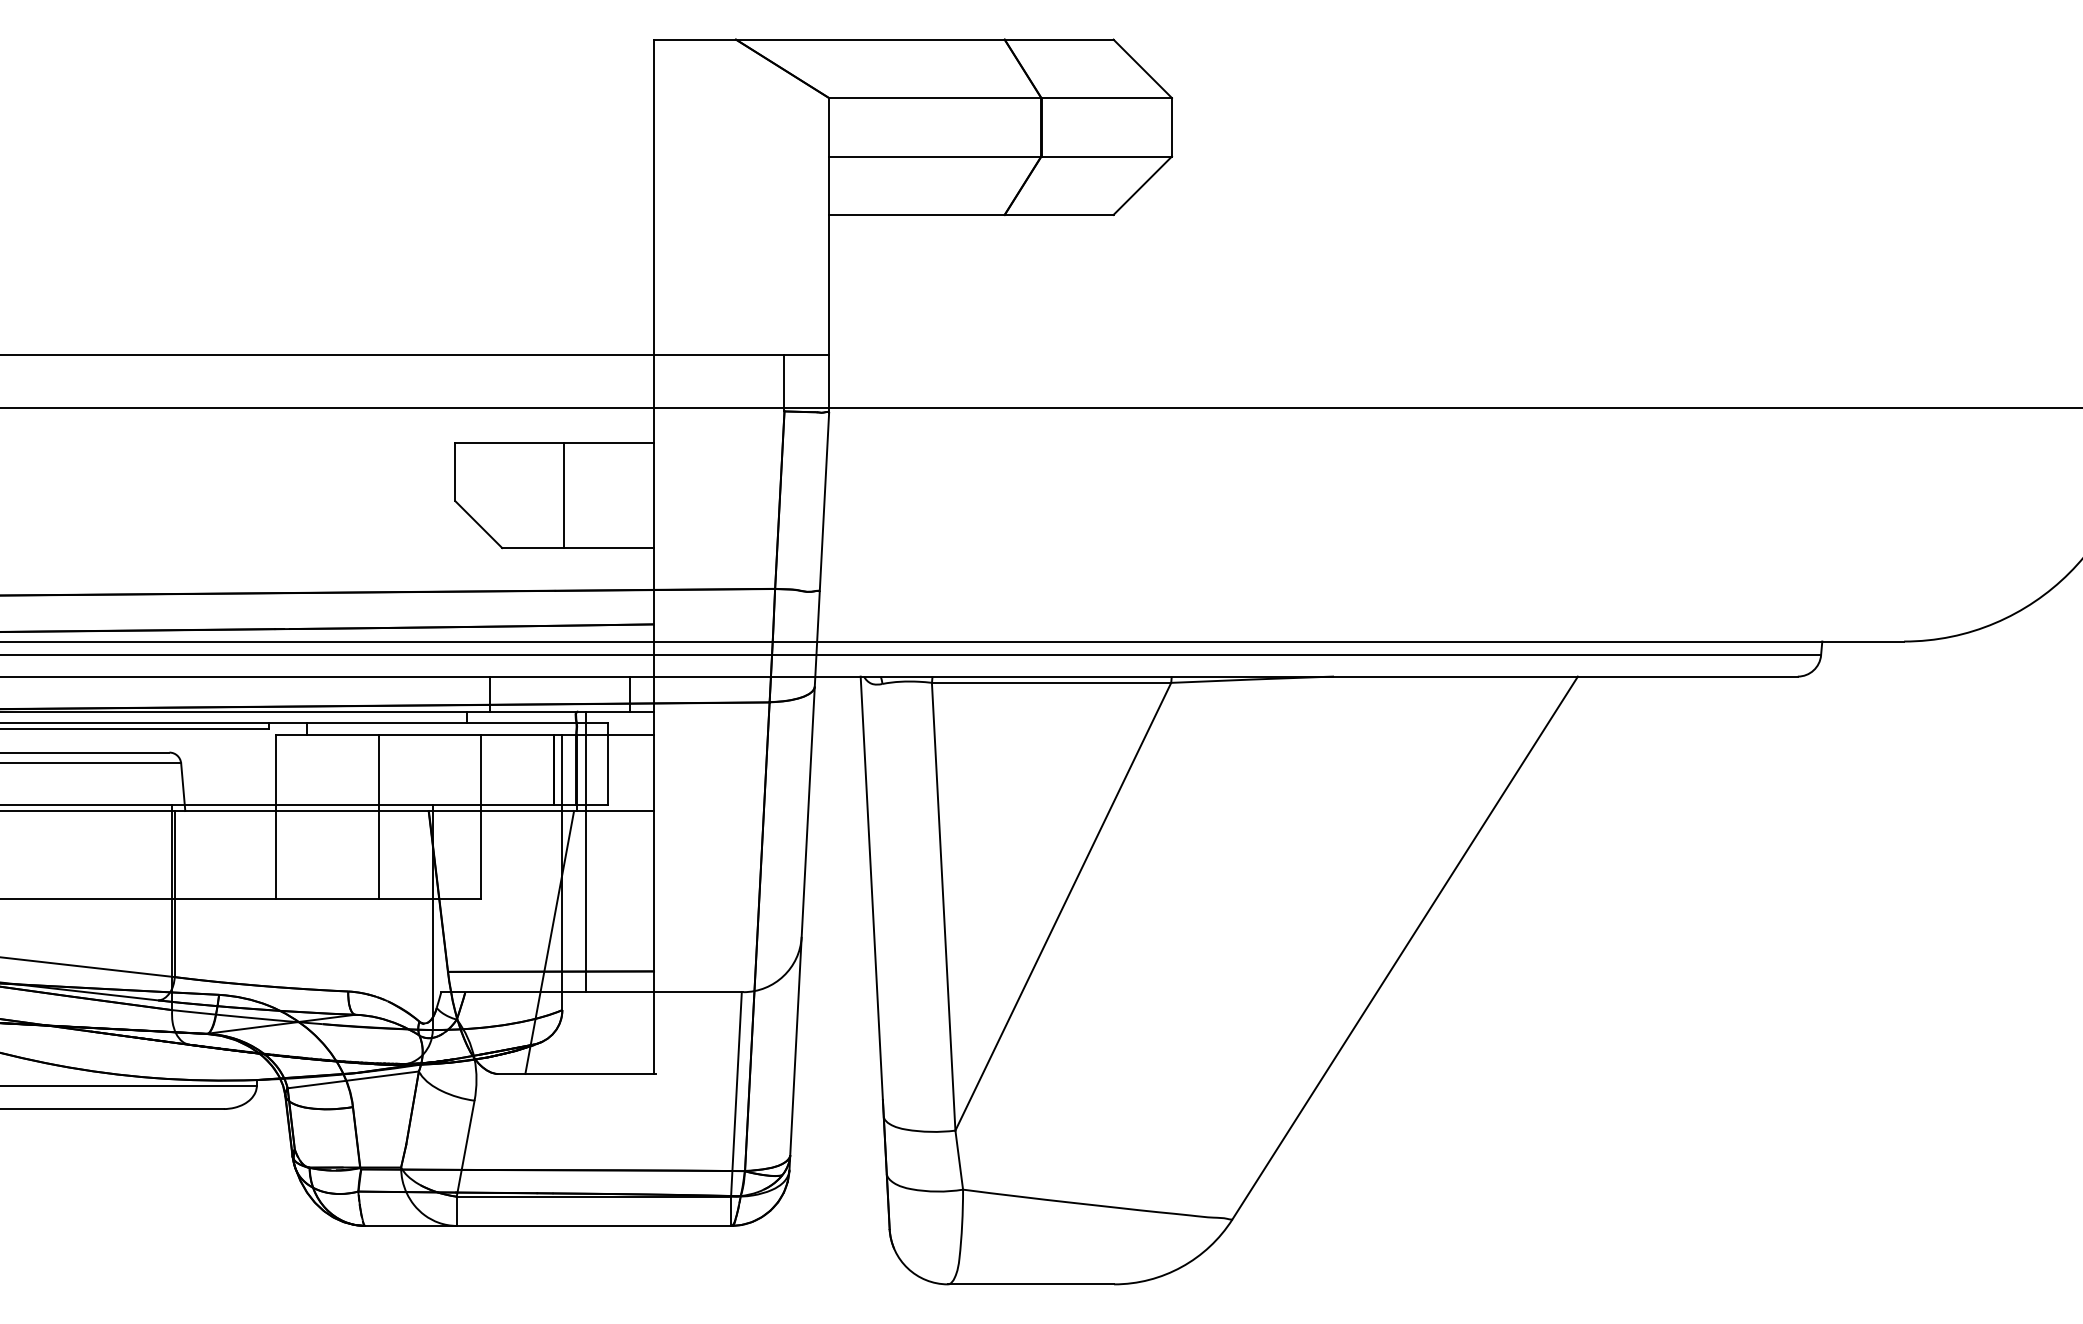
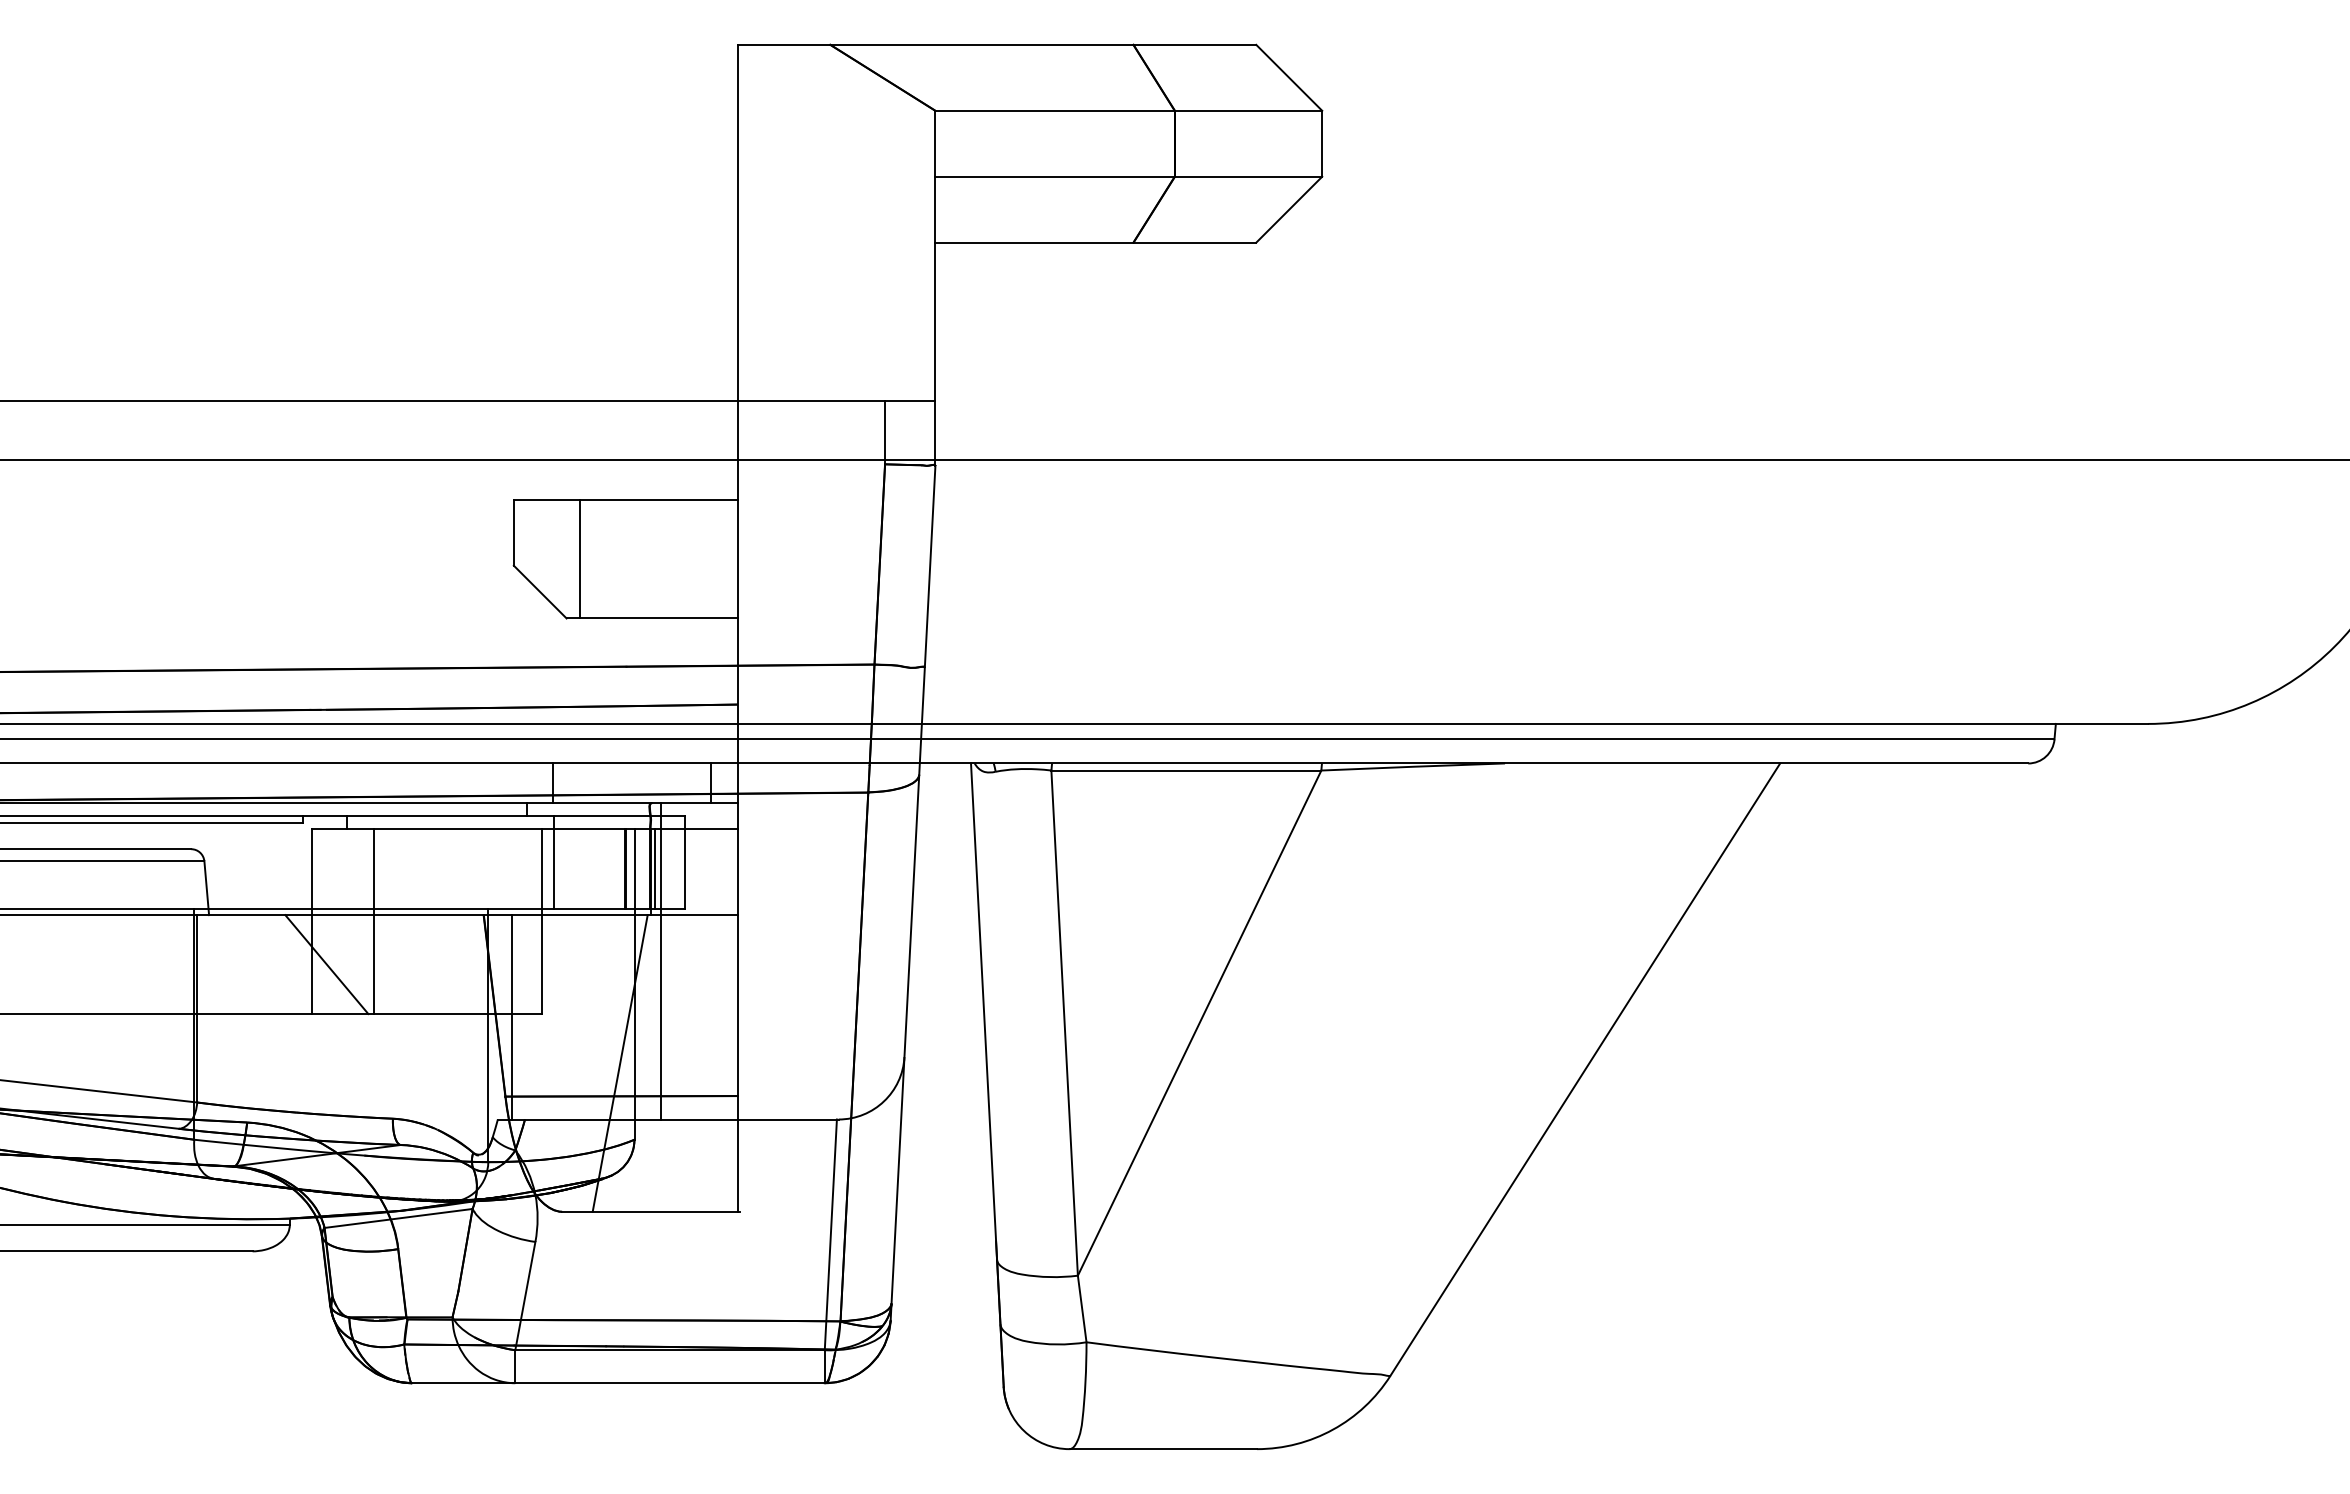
line: (563, 494) -> (579, 558), moved
line: (490, 764) -> (553, 862), added
line: (581, 769) -> (655, 868), added
line: (378, 816) -> (374, 921), moved
line: (289, 854) -> (326, 964), added
line: (454, 901) -> (512, 1017), added

